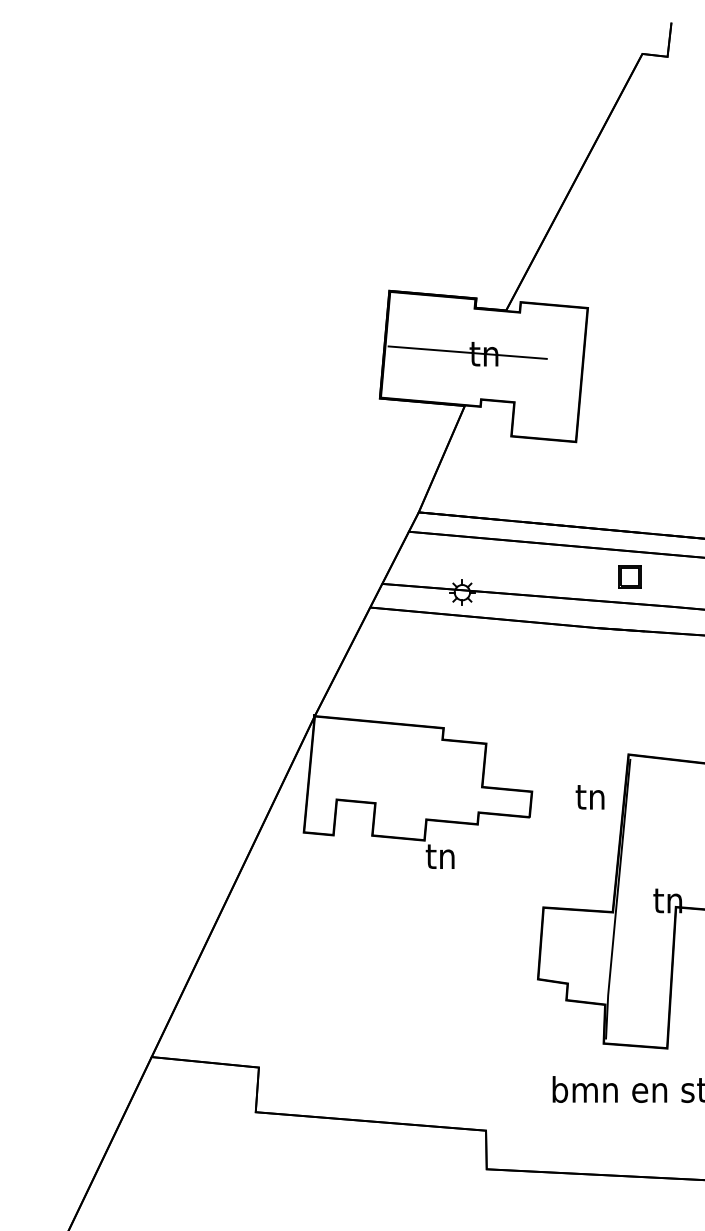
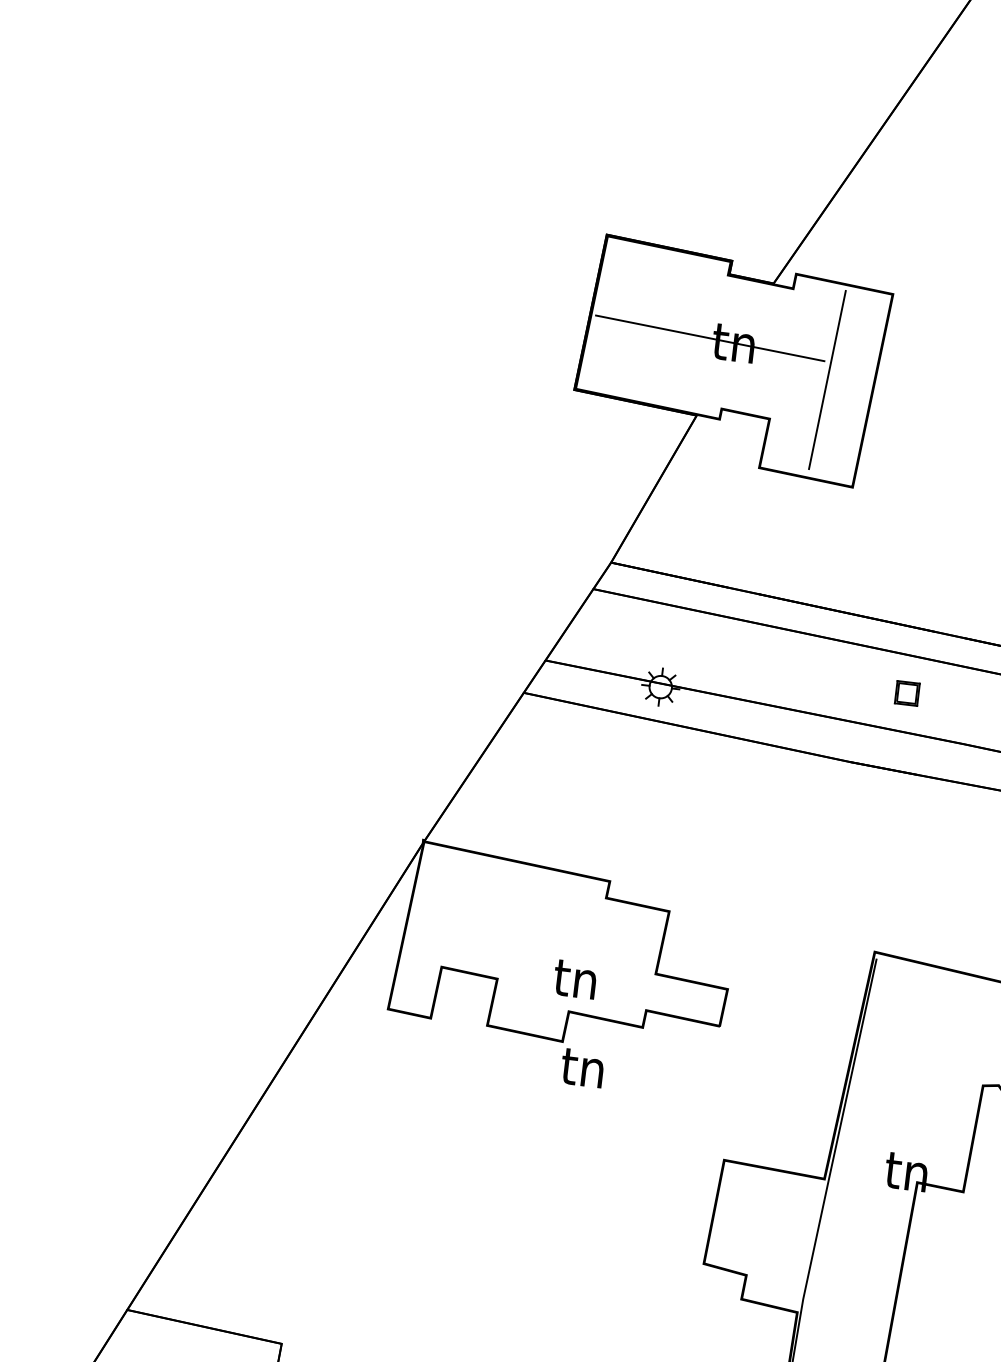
line: (550, 371) -> (827, 380), added
part: (629, 576) -> (907, 692), size x0.71
text: (589, 797) -> (574, 979), moved

